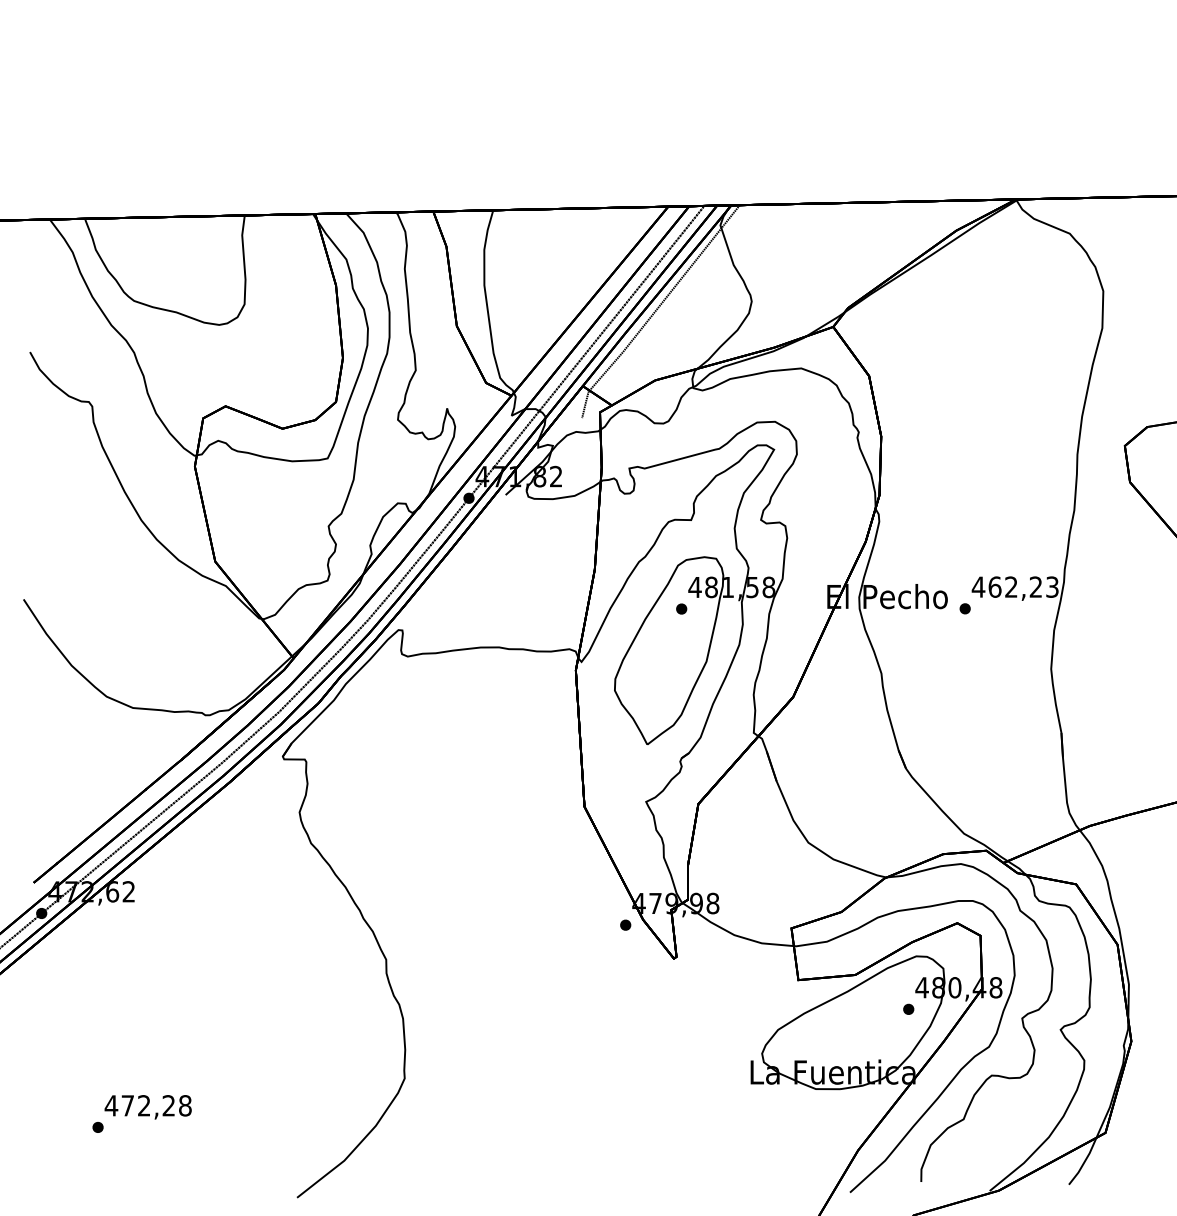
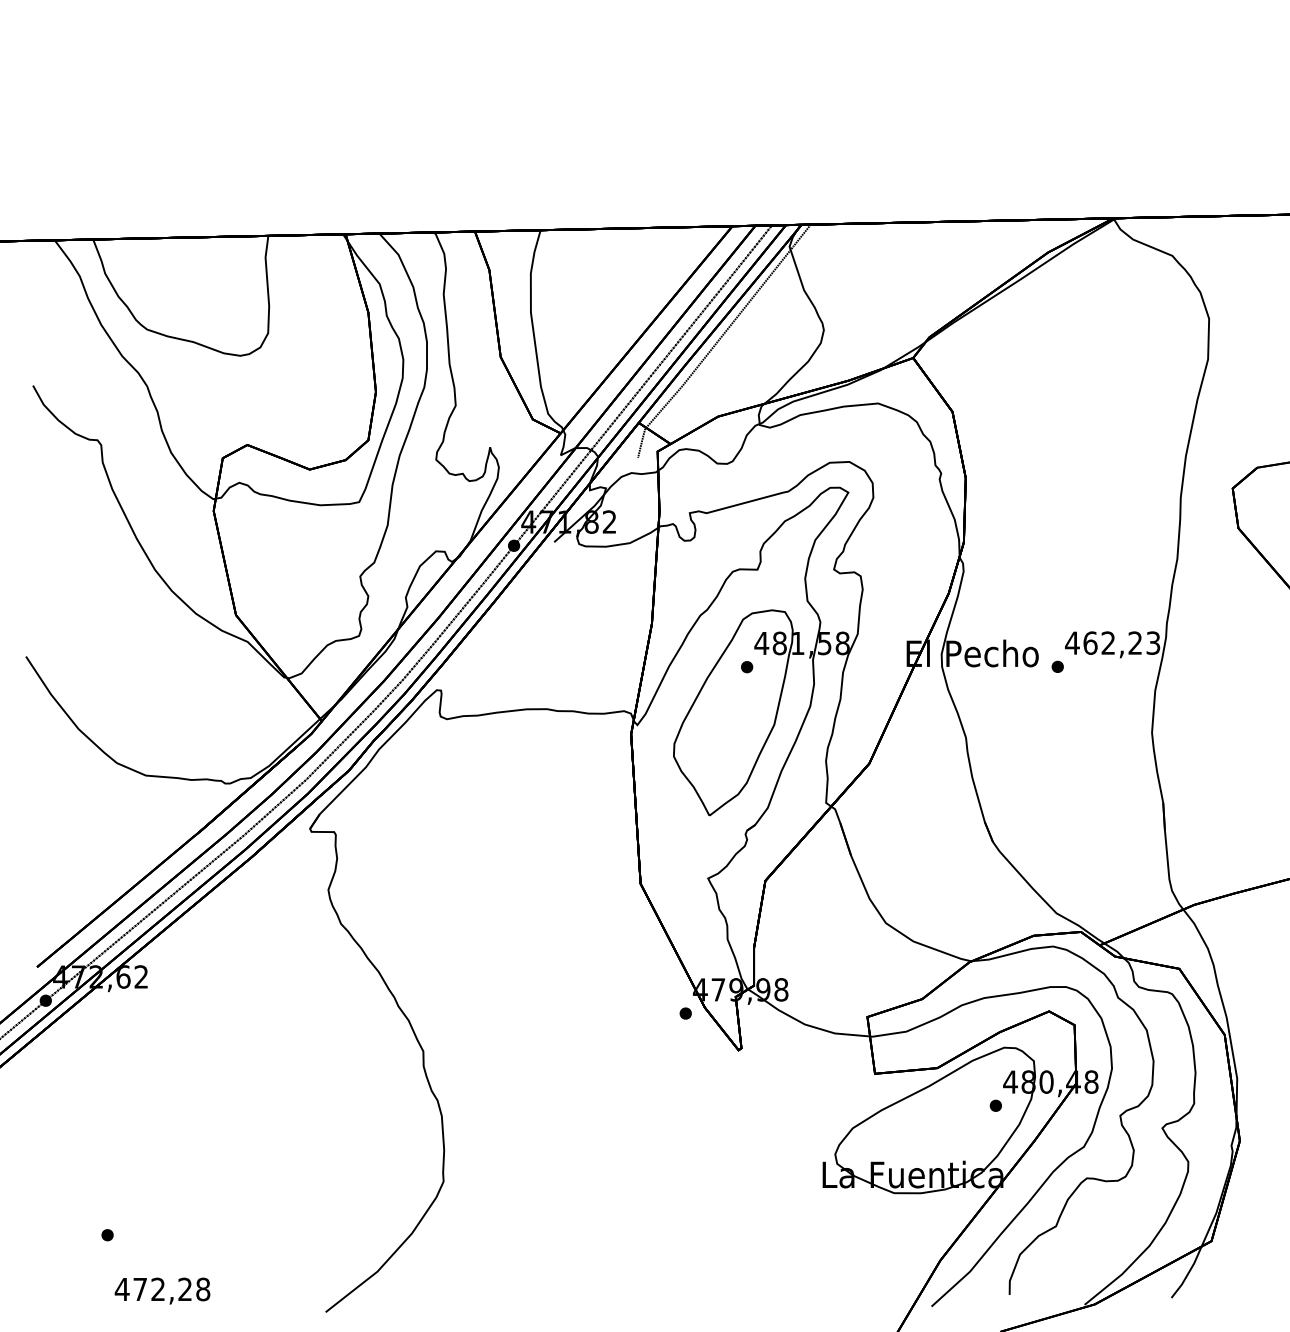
text: (148, 1106) -> (162, 1290), moved

